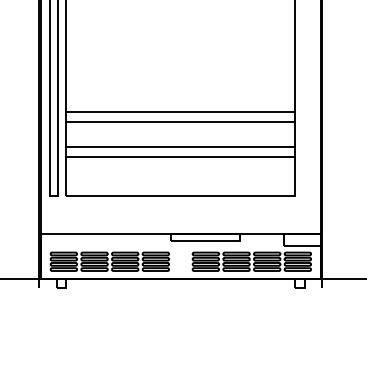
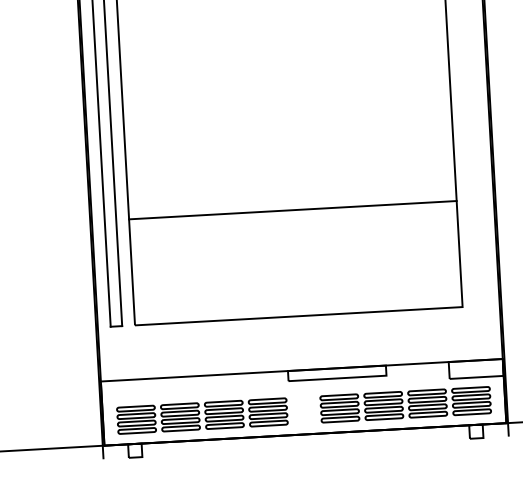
line: (180, 112) -> (291, 196), removed
line: (180, 147) -> (294, 246), removed
line: (180, 156) -> (295, 259), removed

